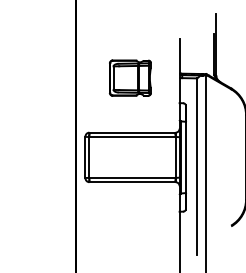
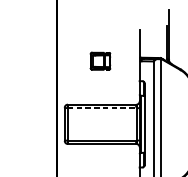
part: (130, 77) -> (100, 60), size x0.6
line: (133, 137) -> (102, 108), solid -> dashed

